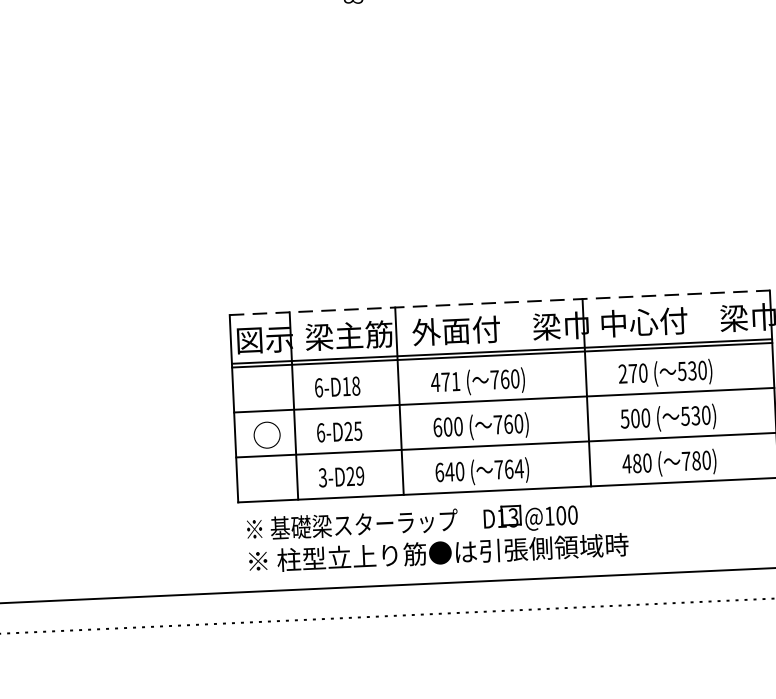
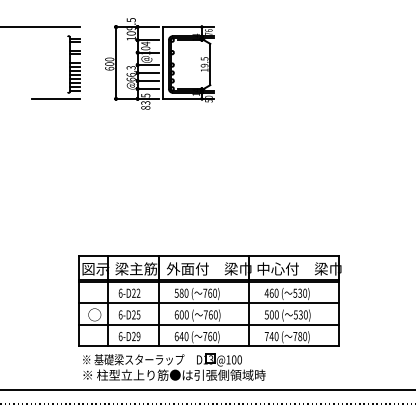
line: (500, 302) -> (209, 256), dashed -> solid
text: (626, 372) -> (268, 292), 270 -> 460
text: (445, 380) -> (181, 292), 471 -> 580
text: (351, 384) -> (136, 292), 6-D18 -> 6-D22
text: (630, 463) -> (268, 336), 480 -> 740
text: (518, 468) -> (214, 336), 764) -> 760)
text: (322, 477) -> (120, 336), 3-D29 -> 6-D29

